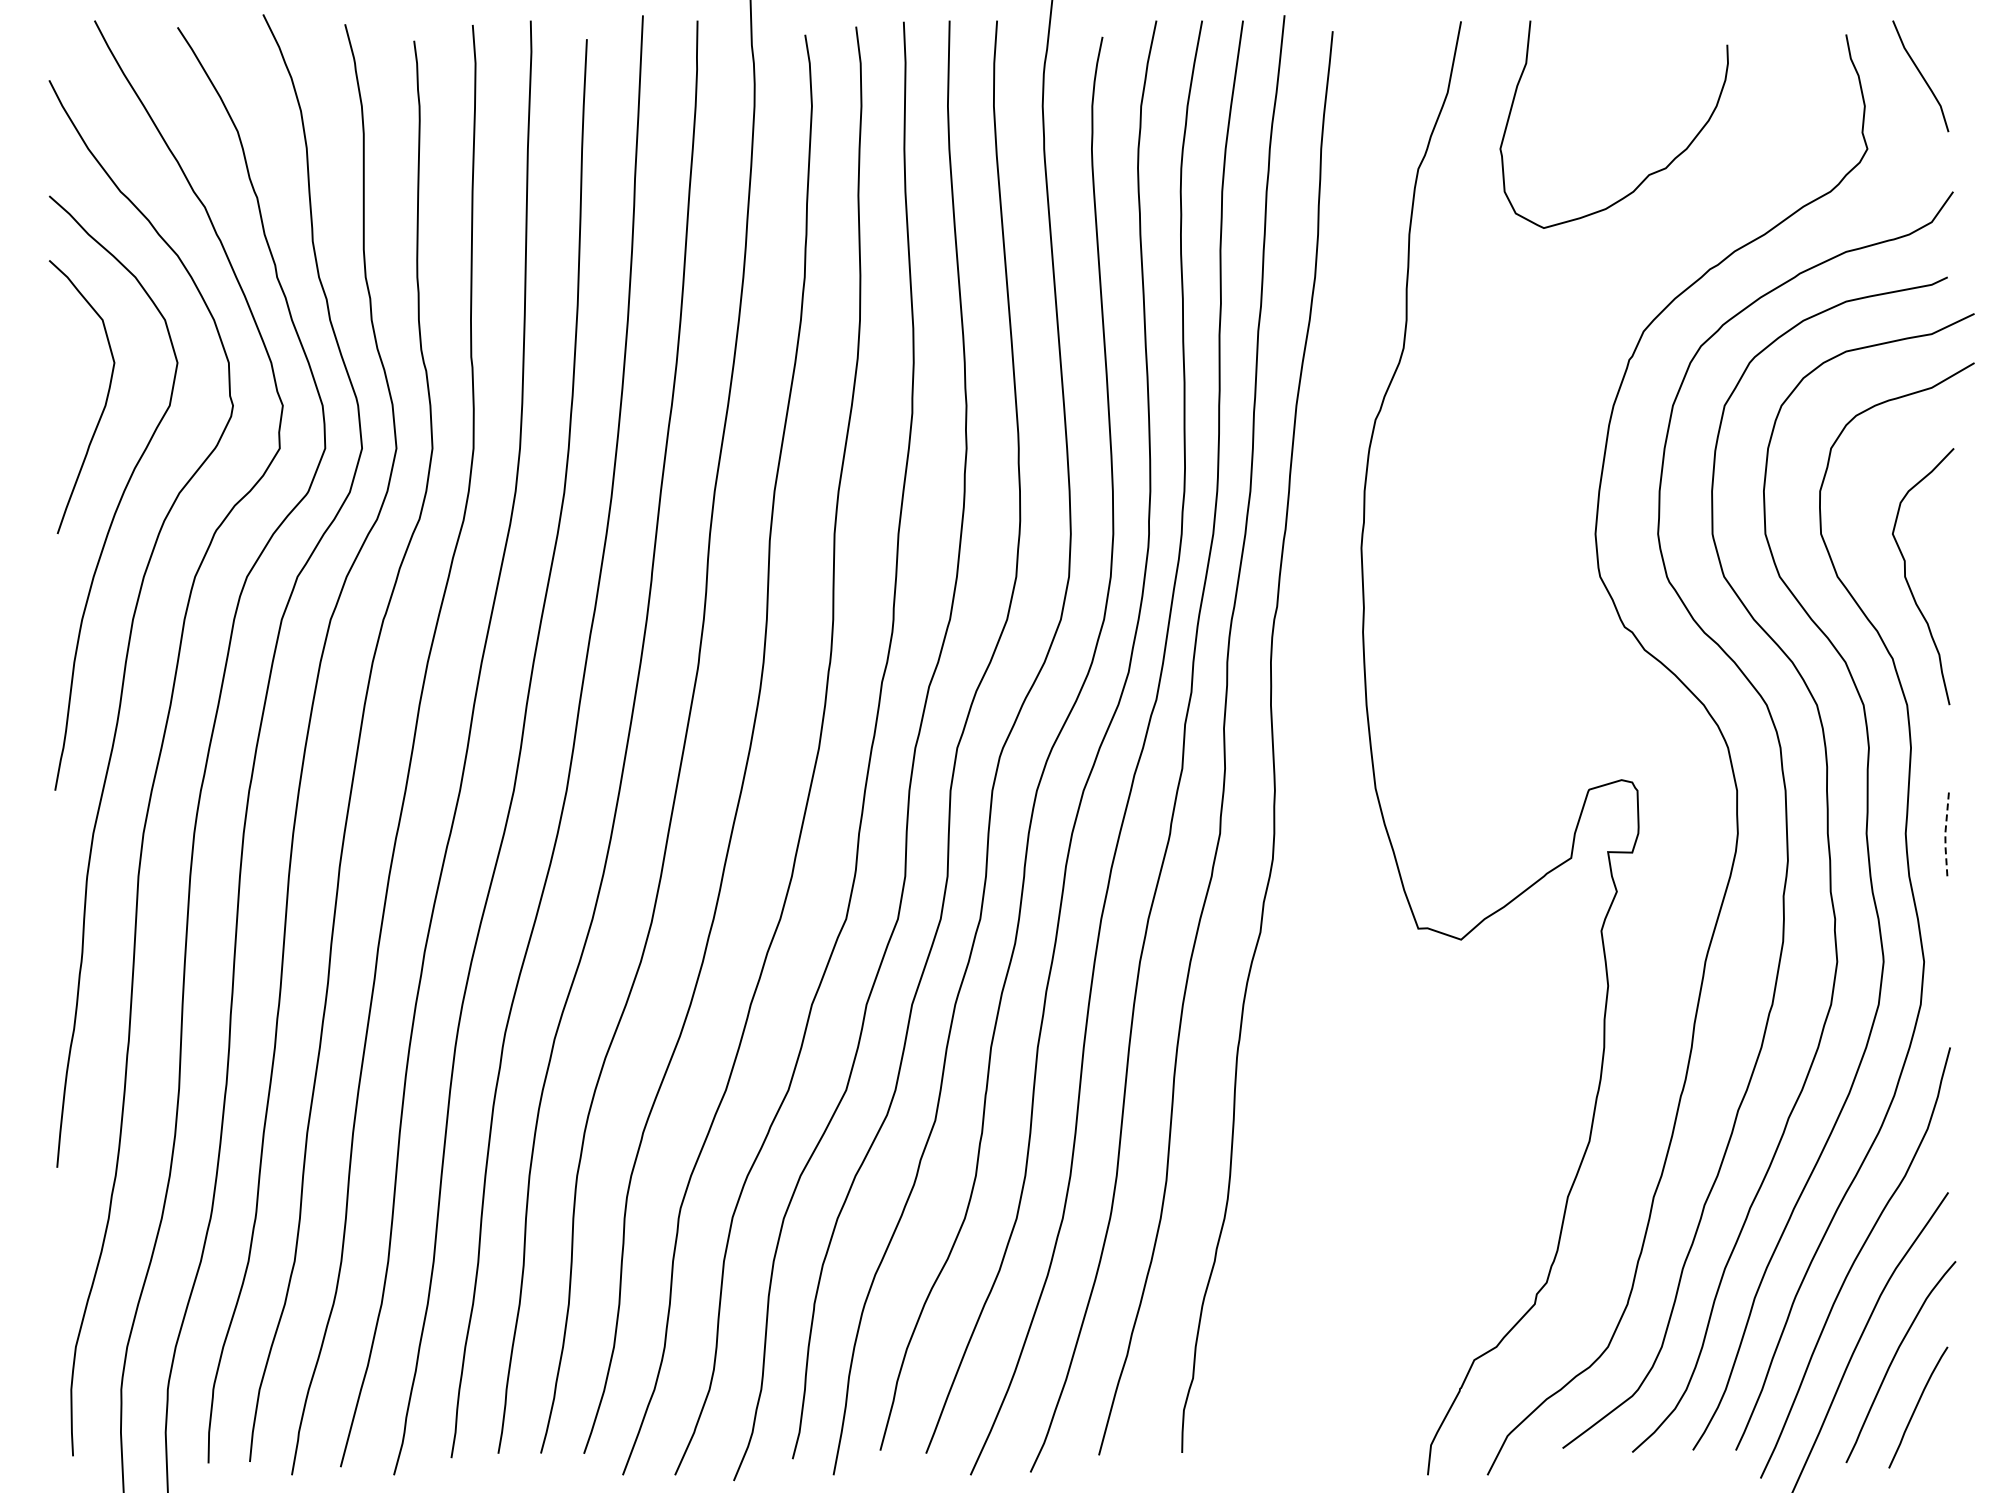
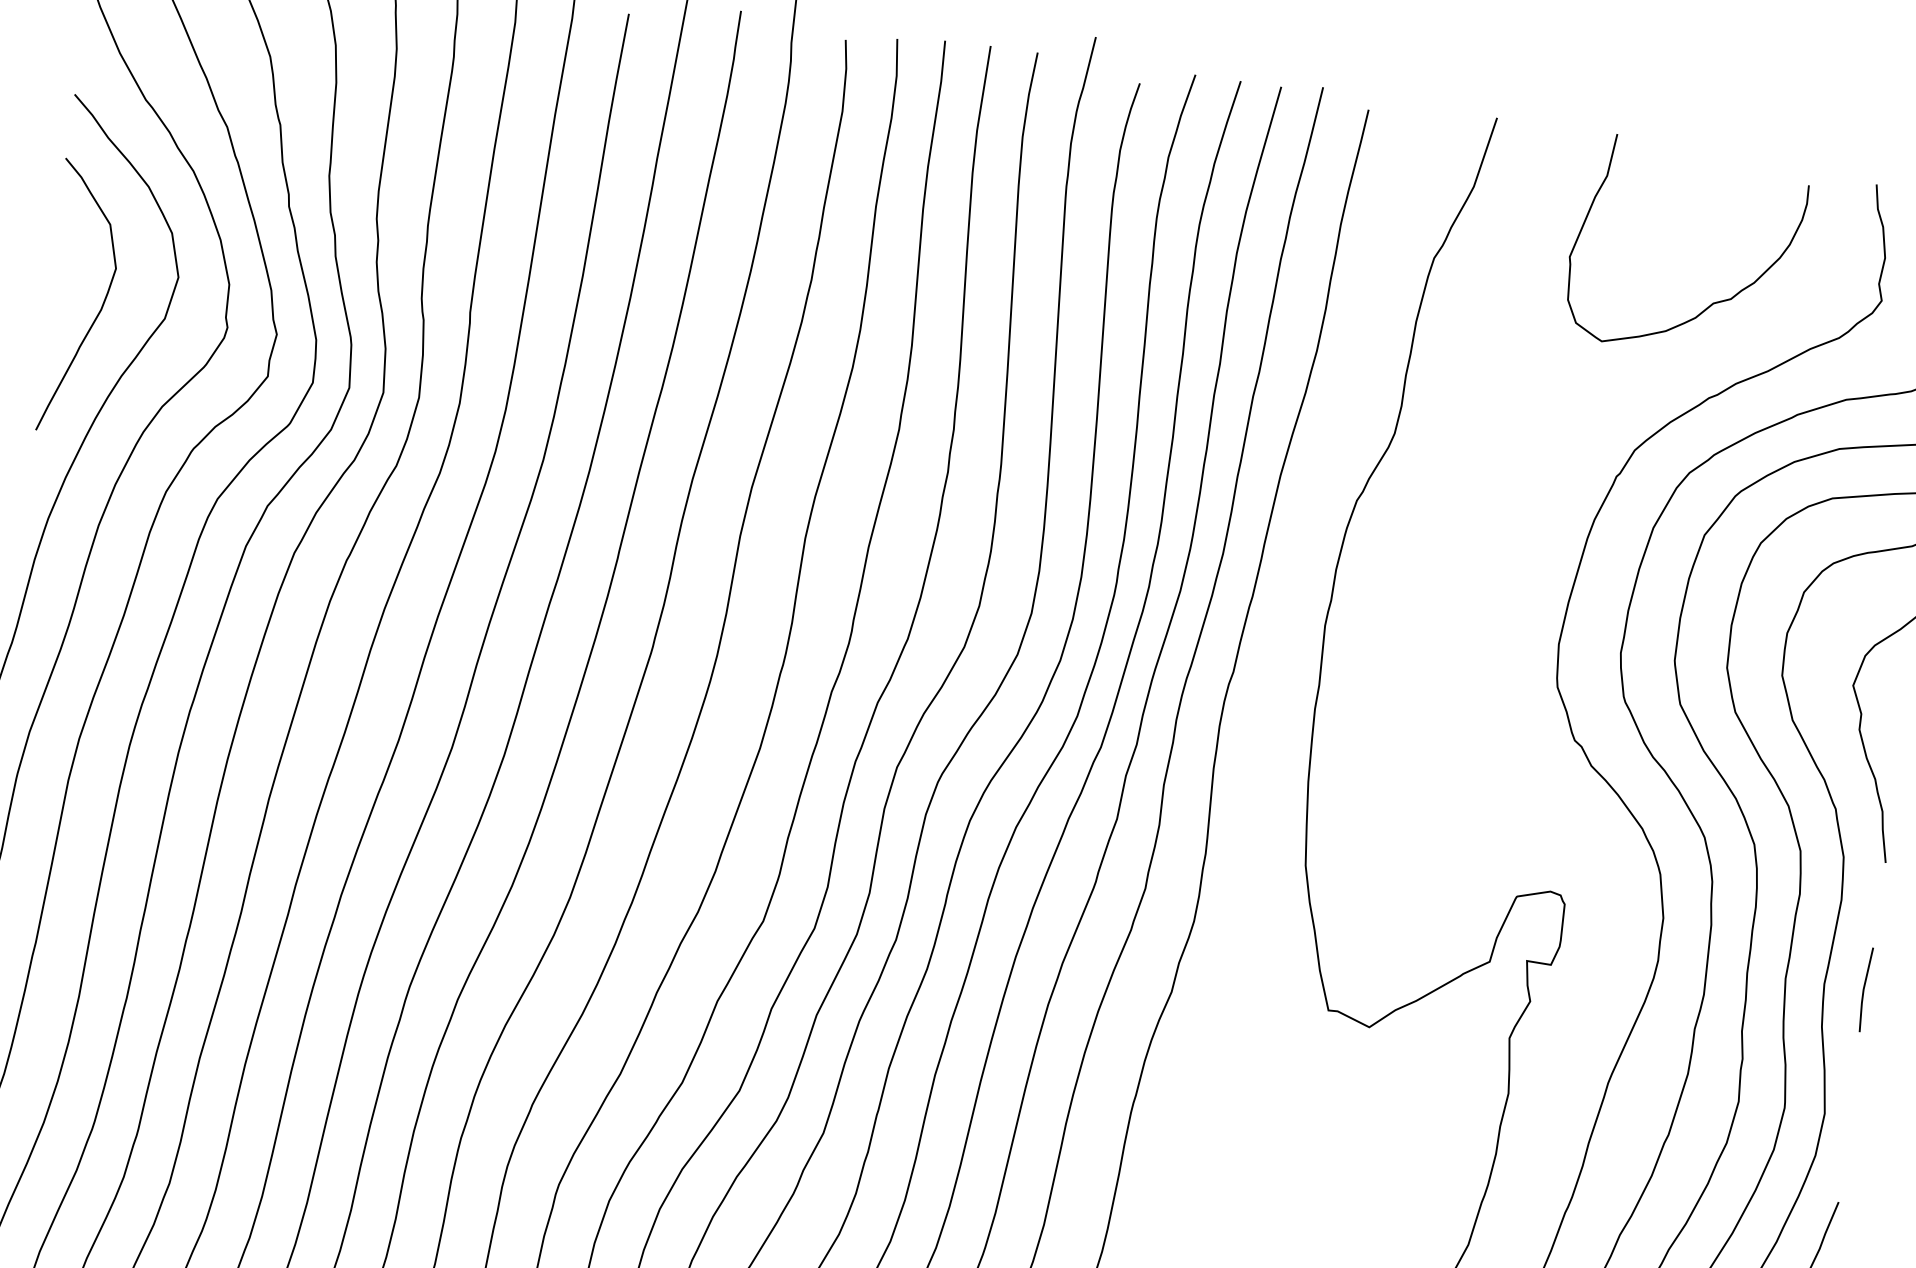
curve: (1649, 173) -> (1713, 302), moved
line: (1945, 833) -> (1863, 989), dashed -> solid

